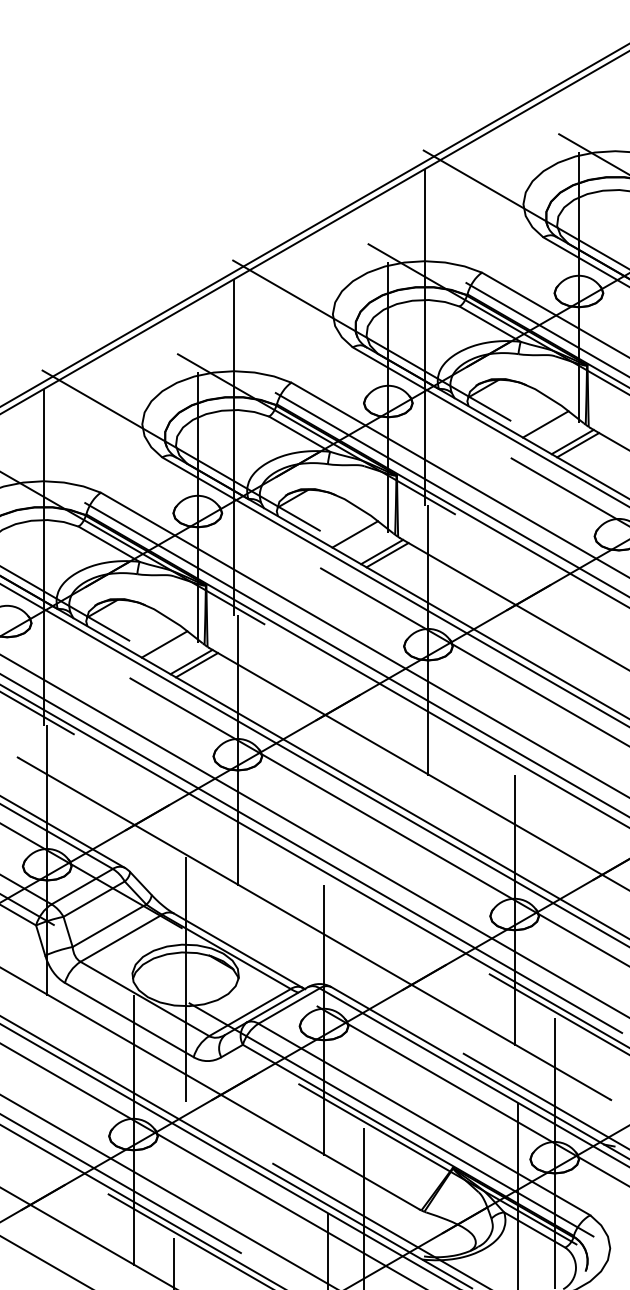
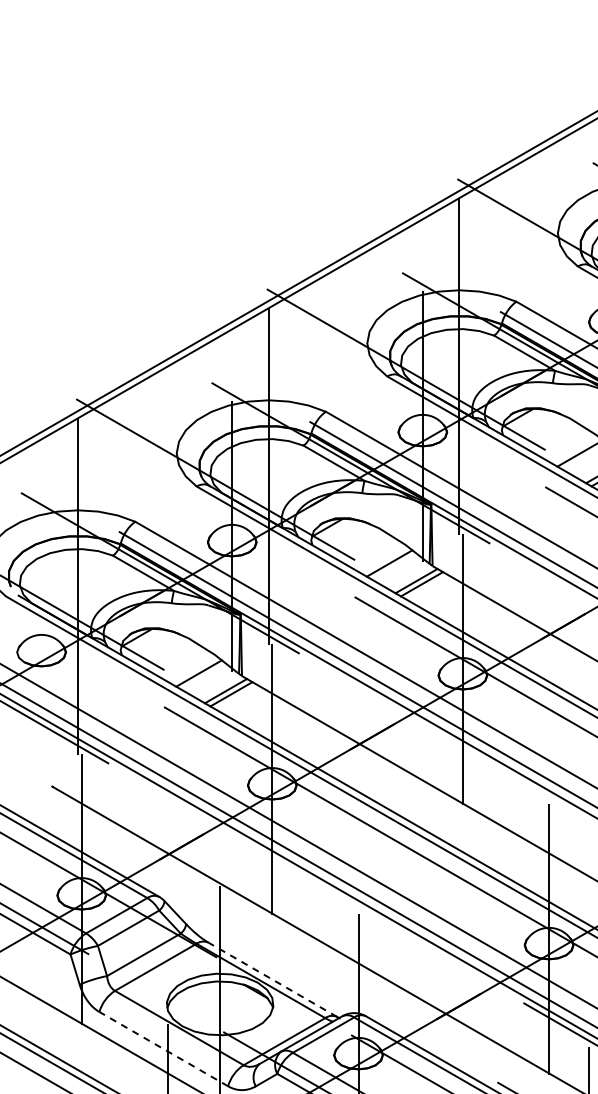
line: (237, 950) -> (271, 979), solid -> dashed
line: (128, 1019) -> (162, 1048), solid -> dashed

